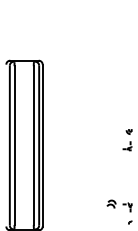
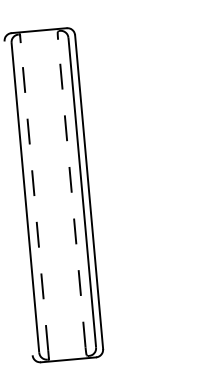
line: (14, 145) -> (34, 196), solid -> dashed
line: (33, 145) -> (71, 193), solid -> dashed

